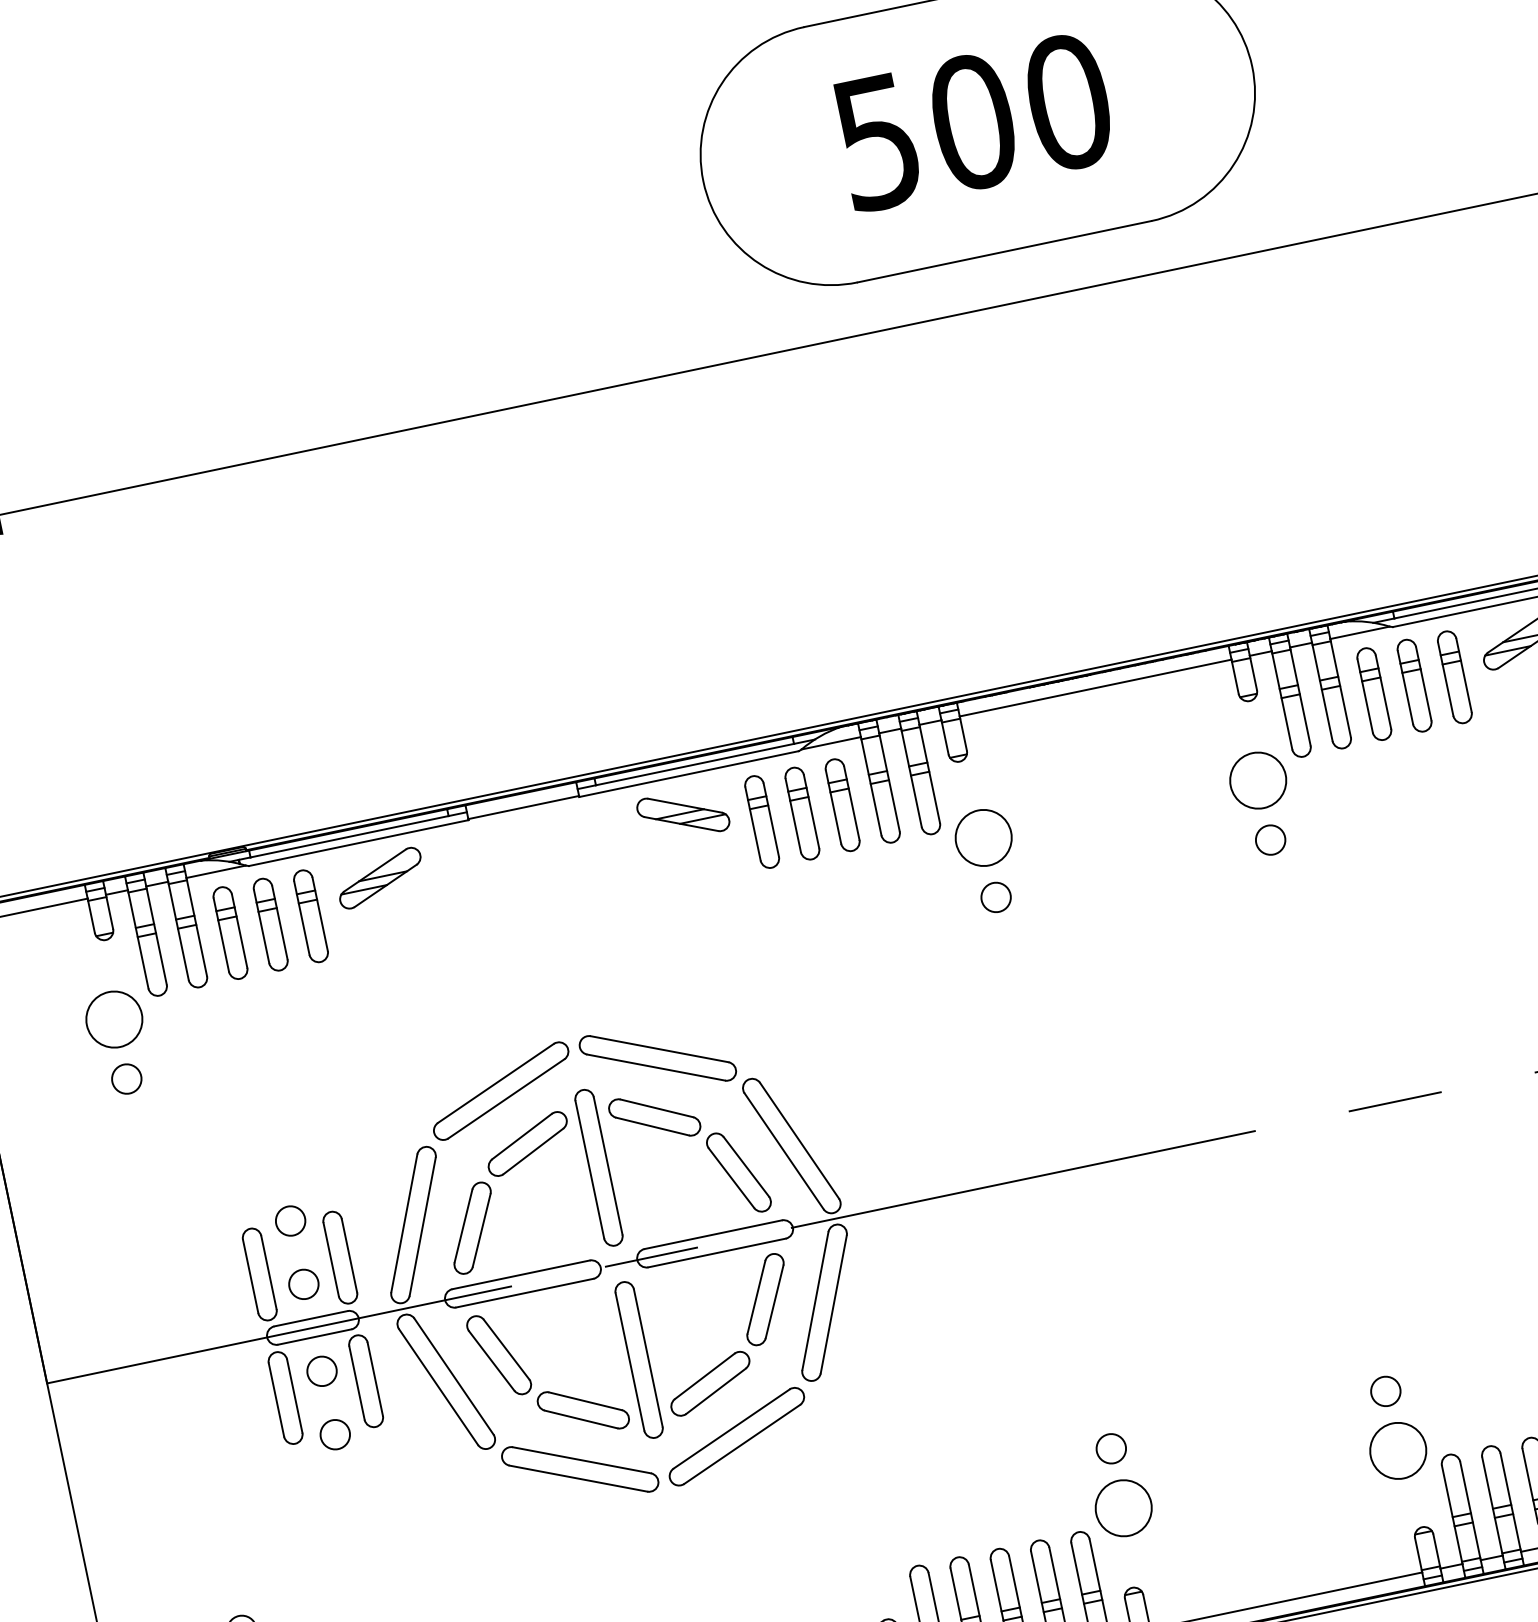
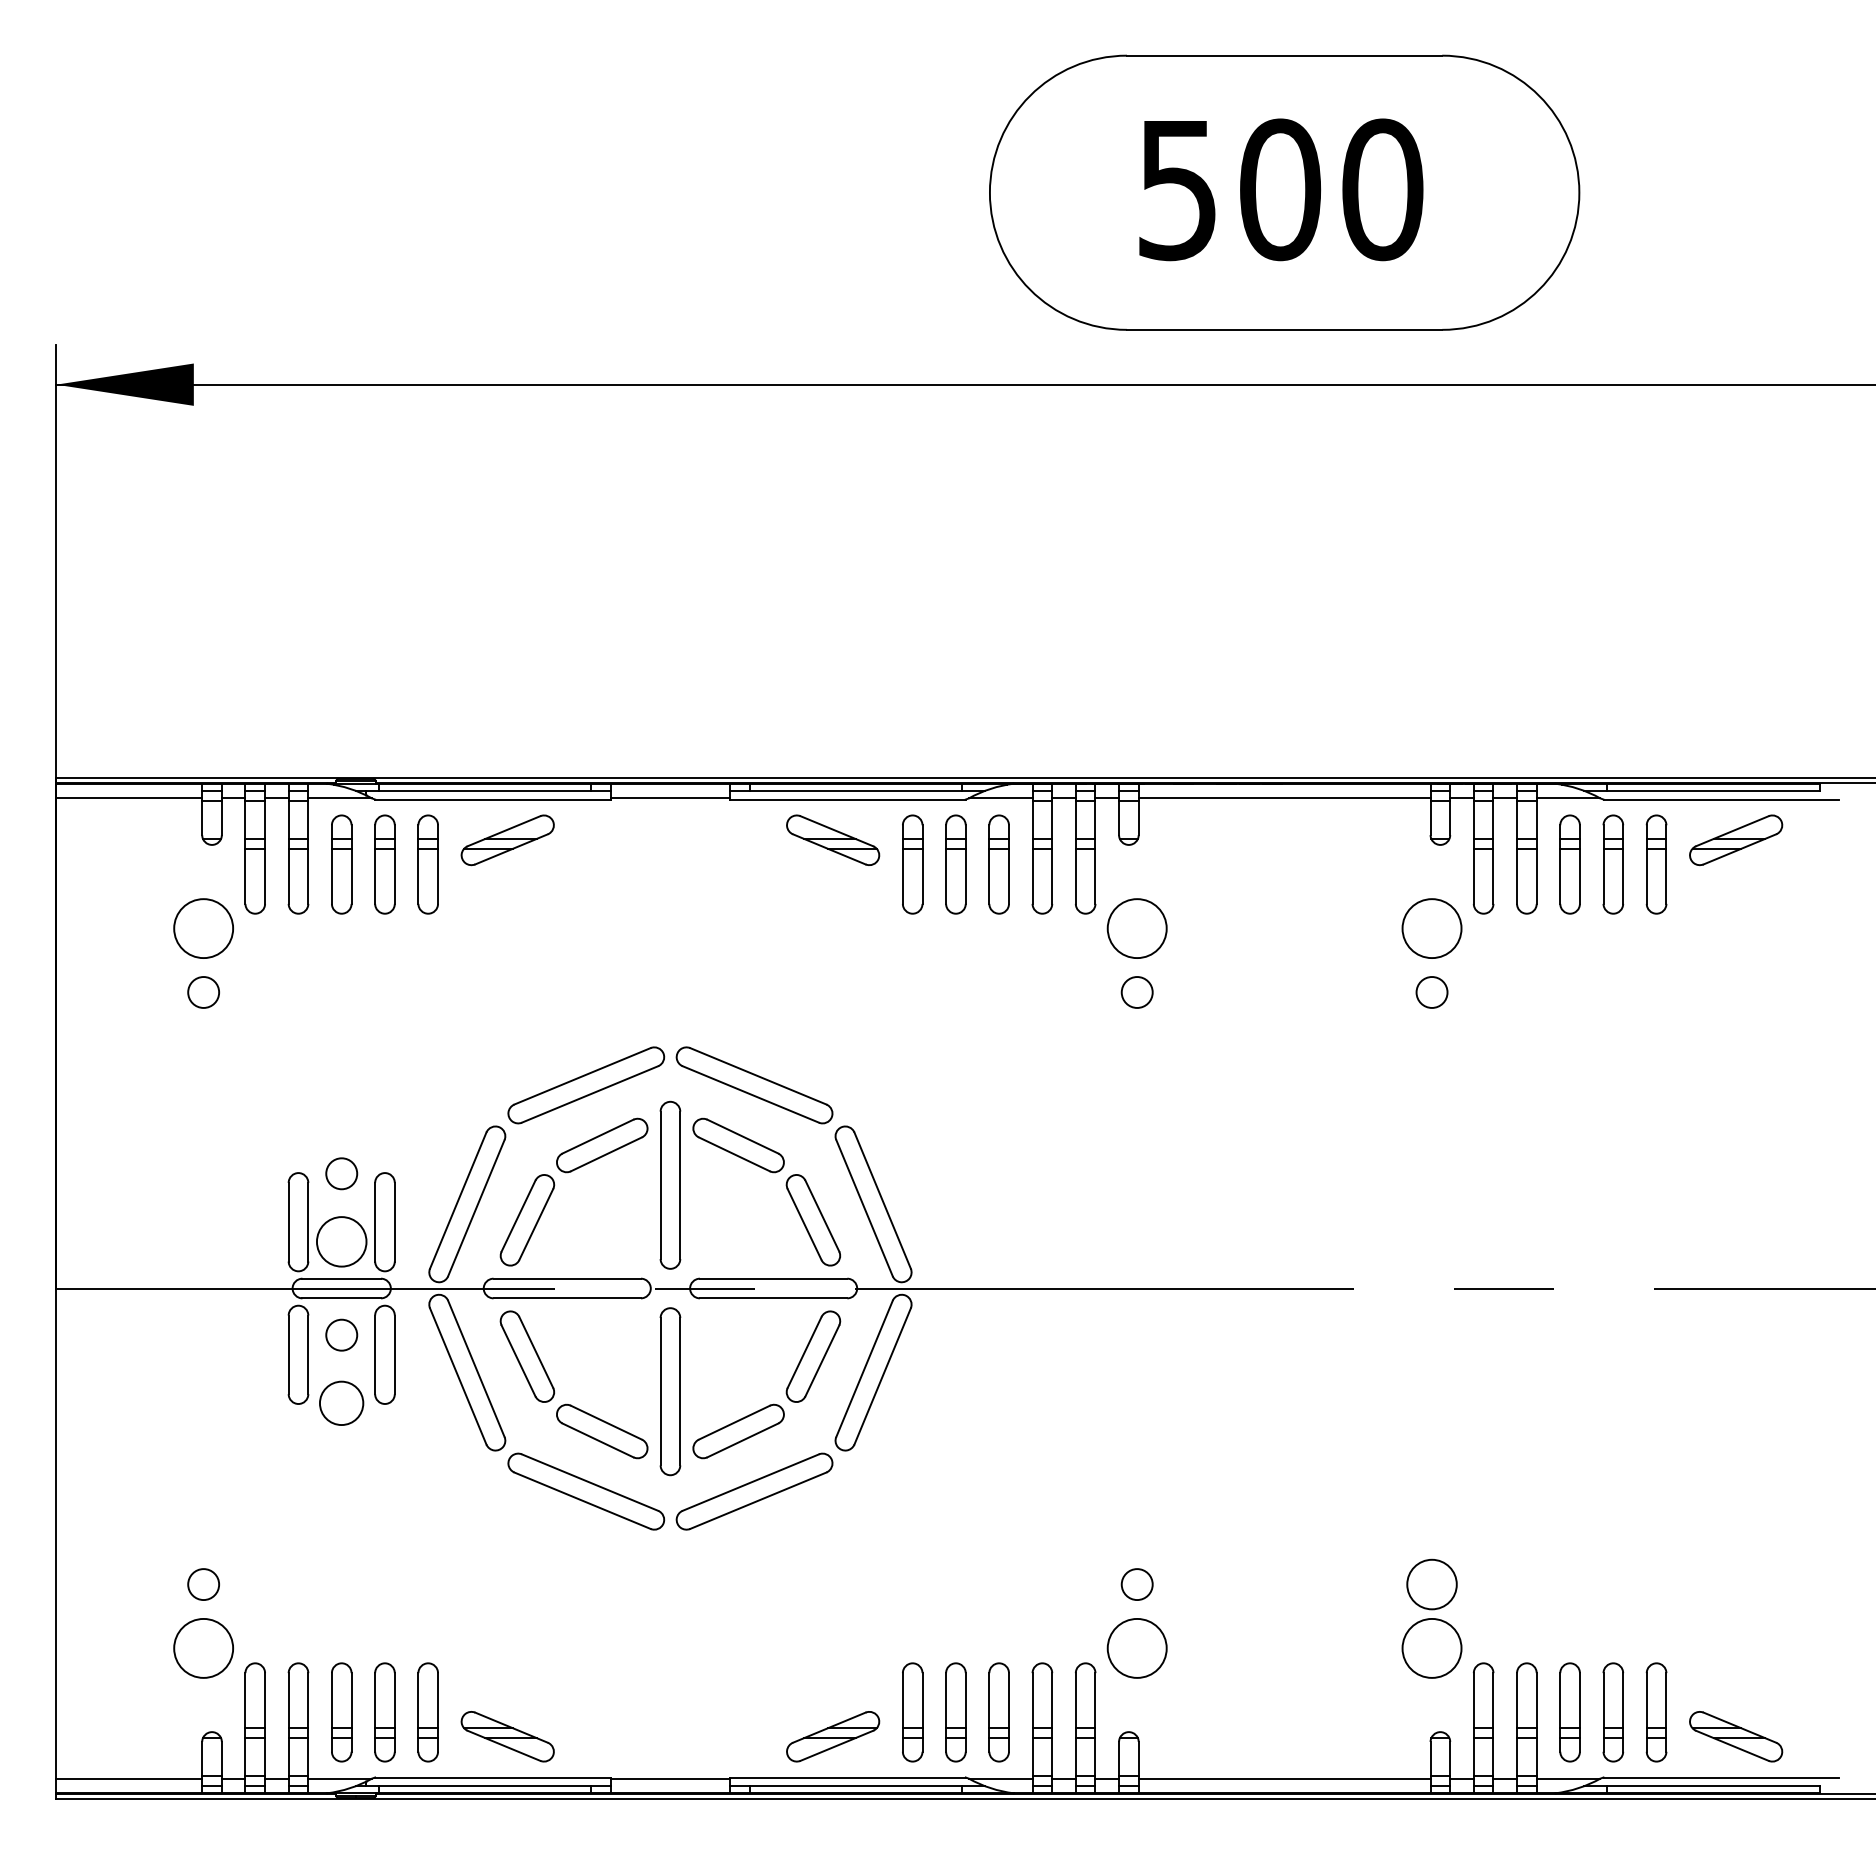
circle: (303, 1284) -> (341, 1241), size x1.6
circle: (1385, 1391) -> (1431, 1584), size x1.6
circle: (334, 1434) -> (341, 1402), size x1.4

